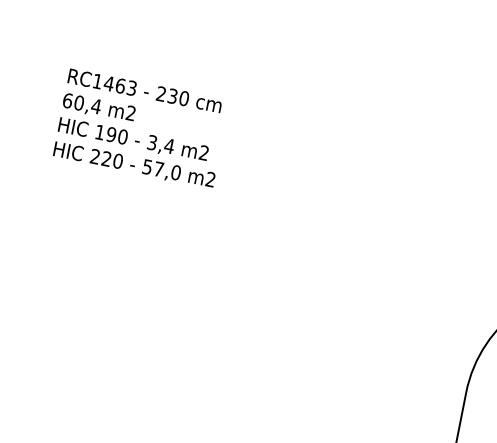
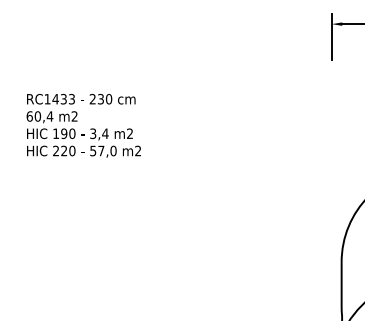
text: (120, 86) -> (63, 99), RC1463 -> RC1433

